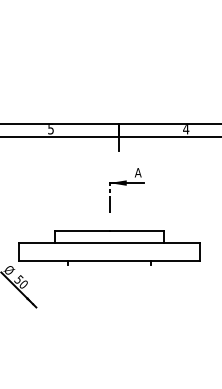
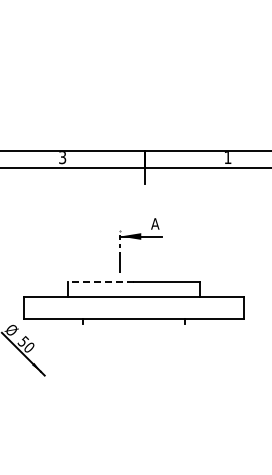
text: (50, 129) -> (62, 157), 5 -> 3
text: (185, 129) -> (227, 157), 4 -> 1
part: (126, 190) -> (140, 245), moved
line: (81, 231) -> (100, 282), solid -> dashed

